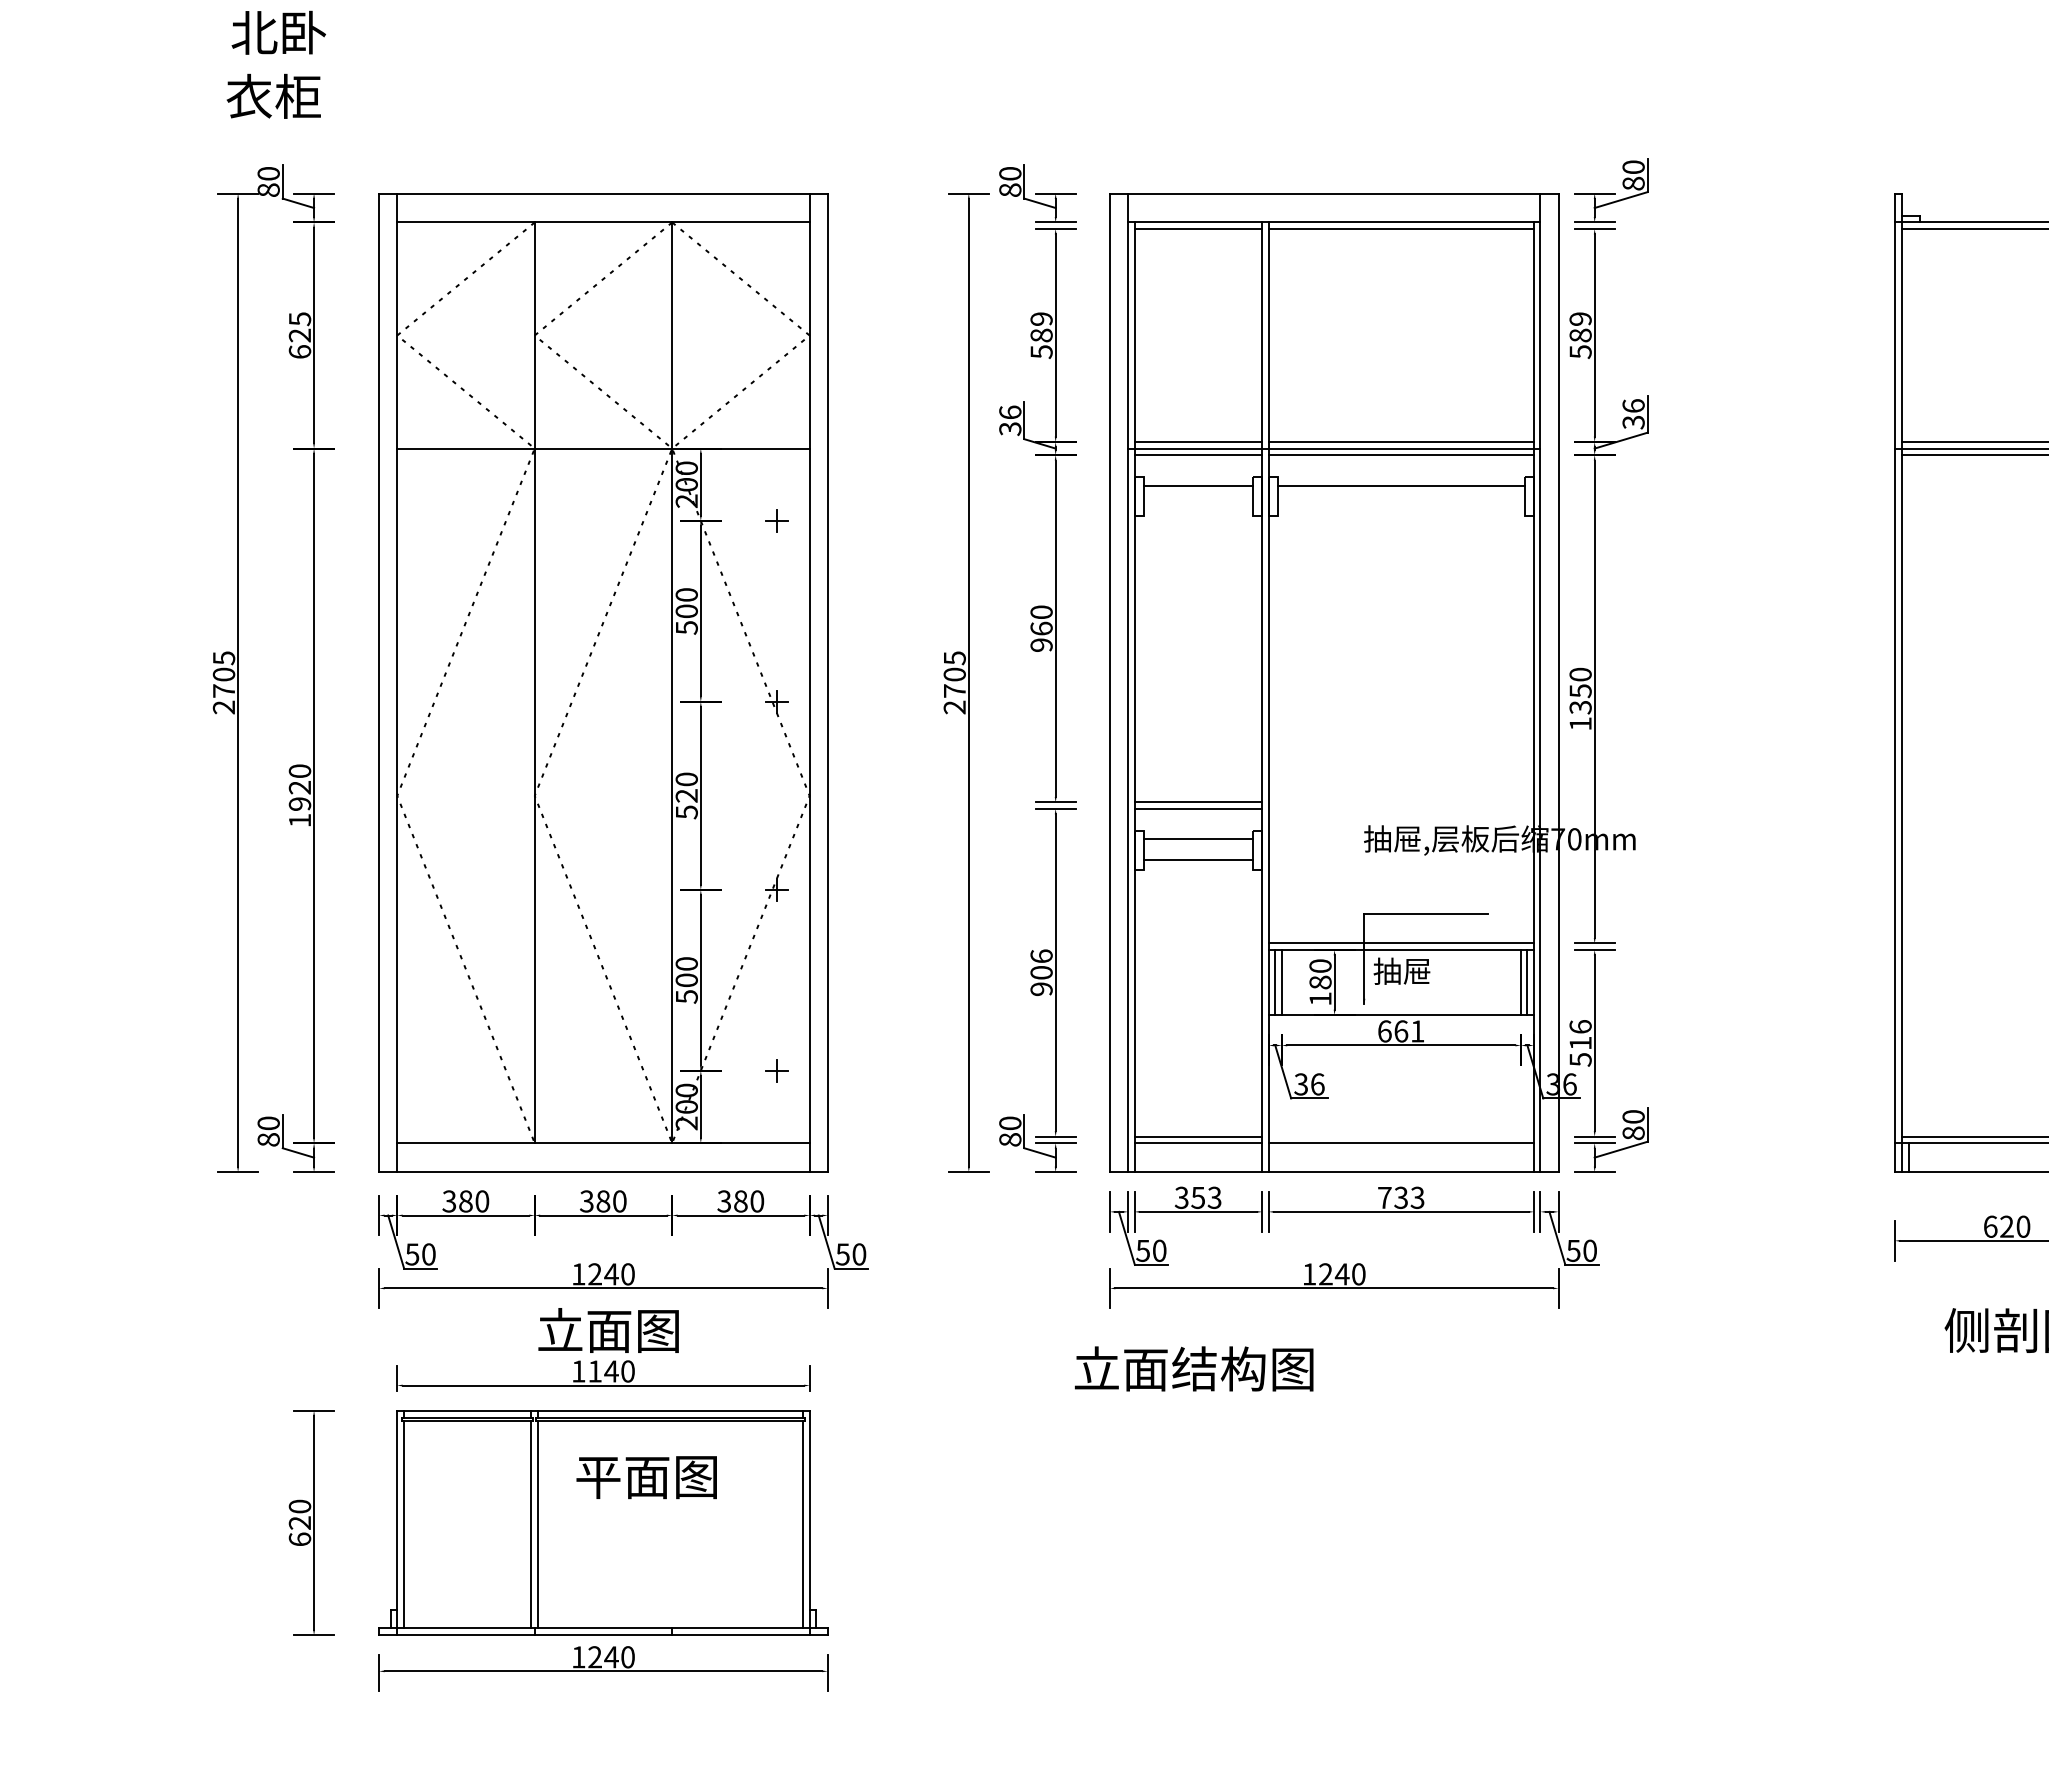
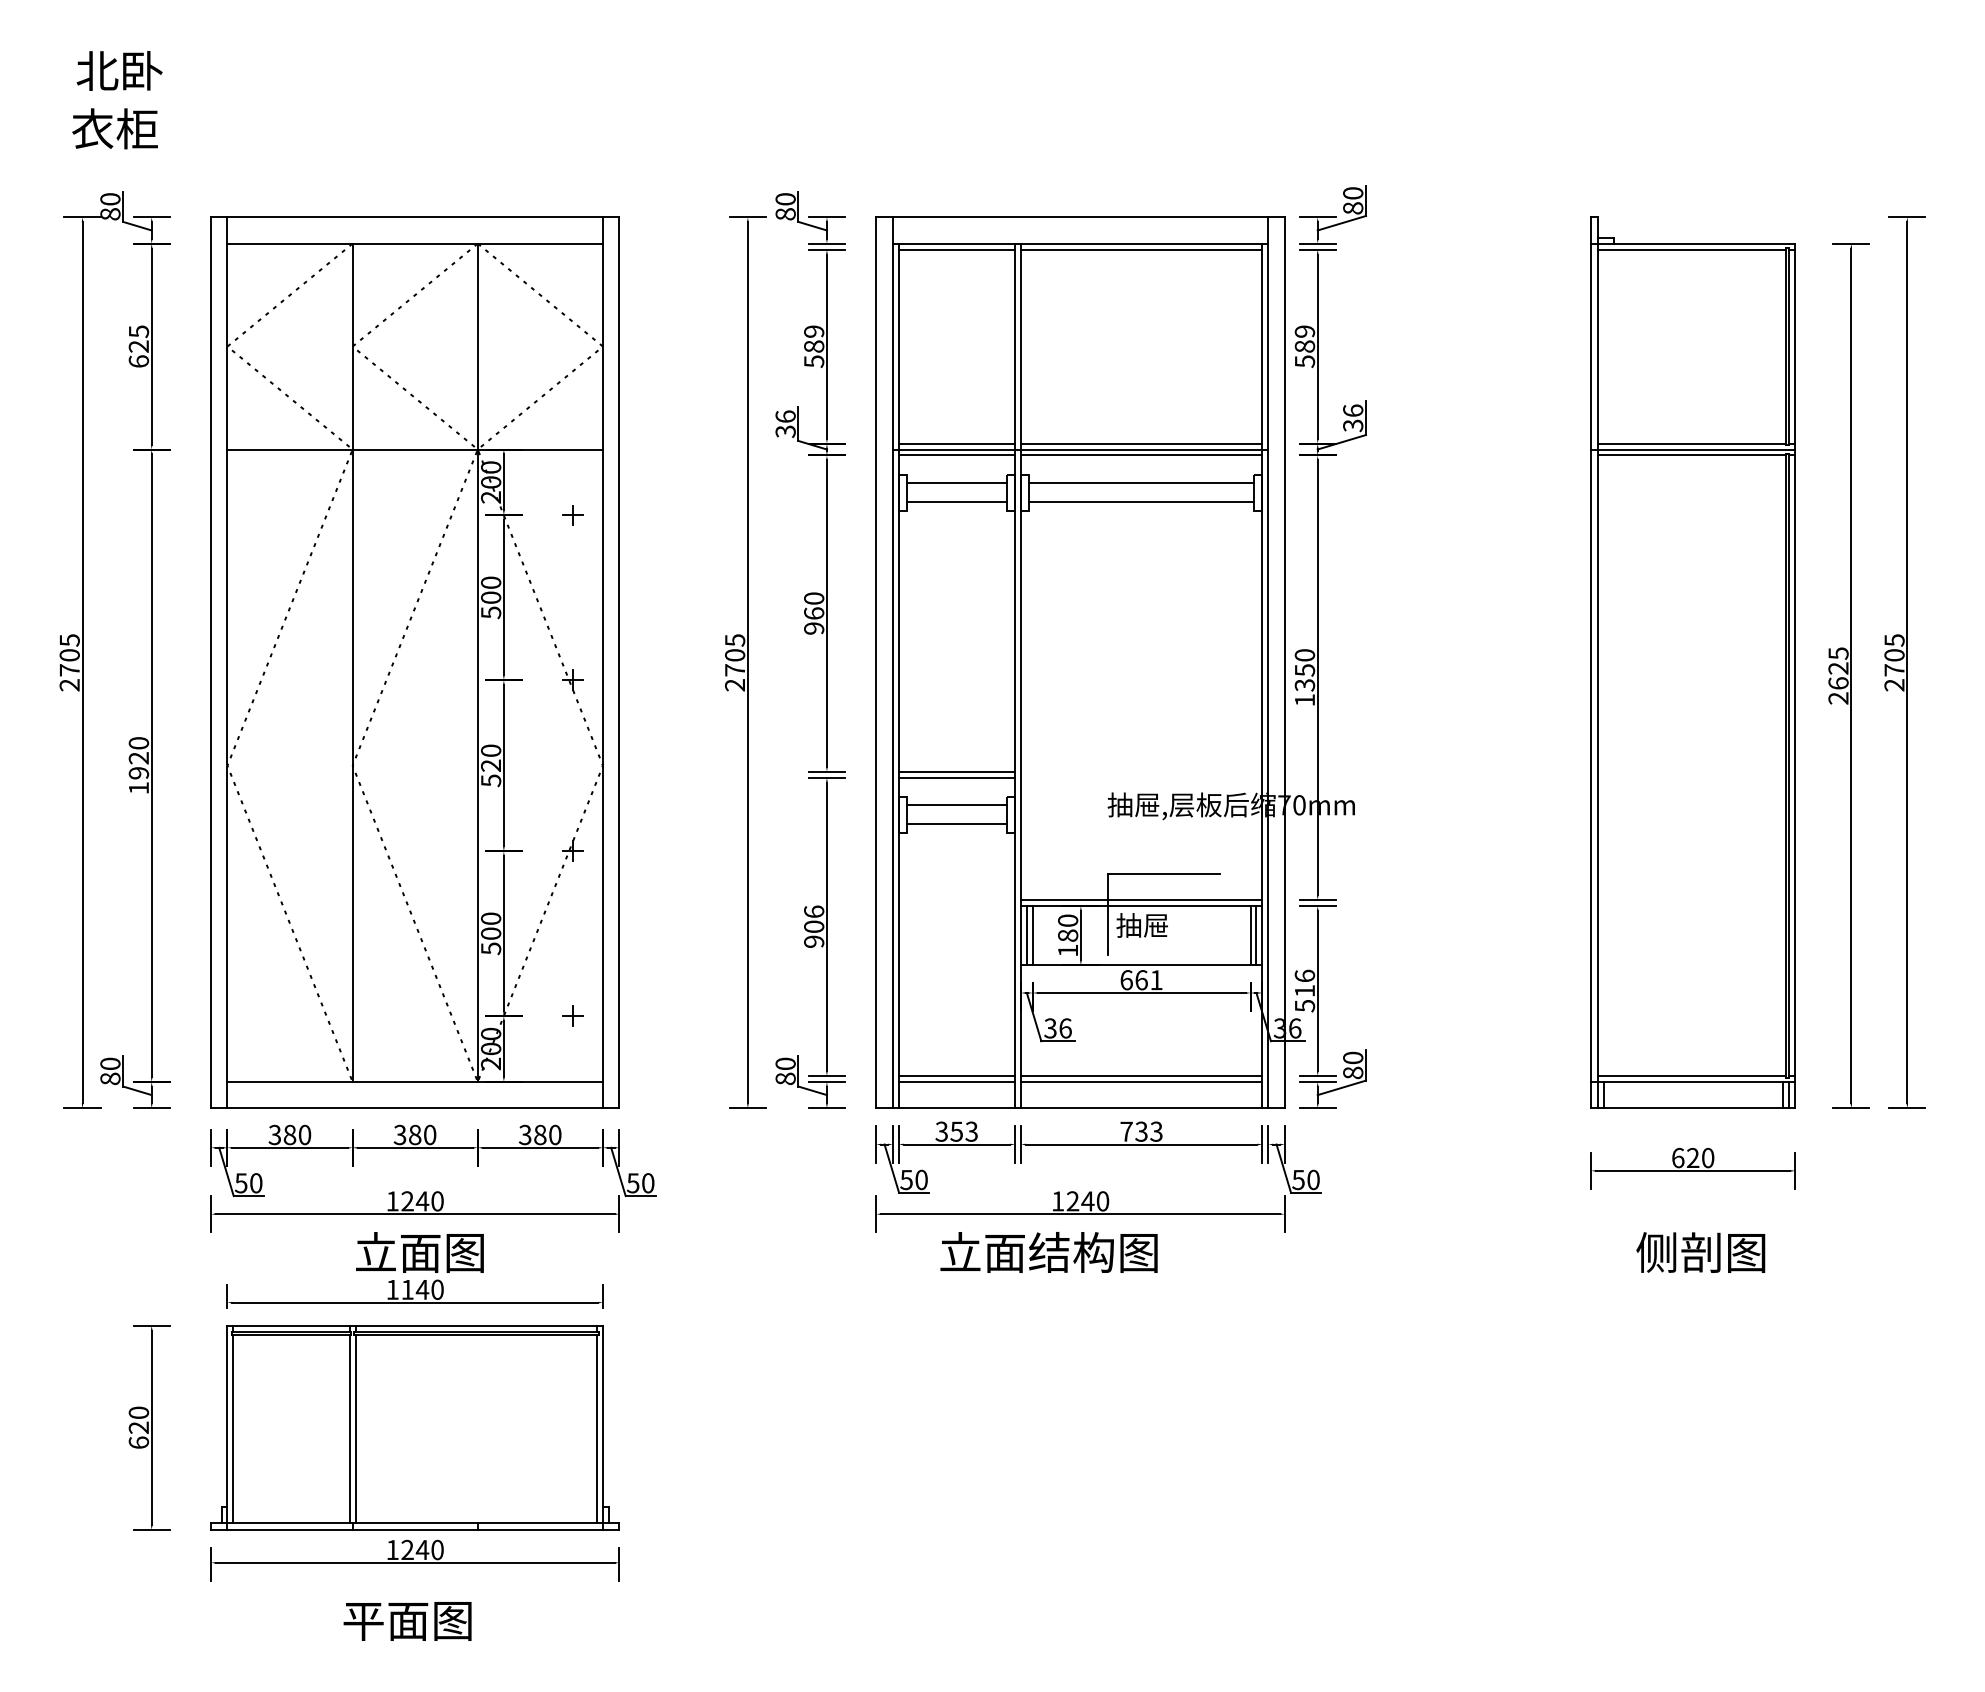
line: (1197, 505) -> (956, 501), added
line: (1401, 505) -> (1141, 501), added
line: (1401, 1137) -> (1141, 1076), added
text: (1193, 1368) -> (1048, 1252), moved
text: (646, 1477) -> (407, 1621), moved

